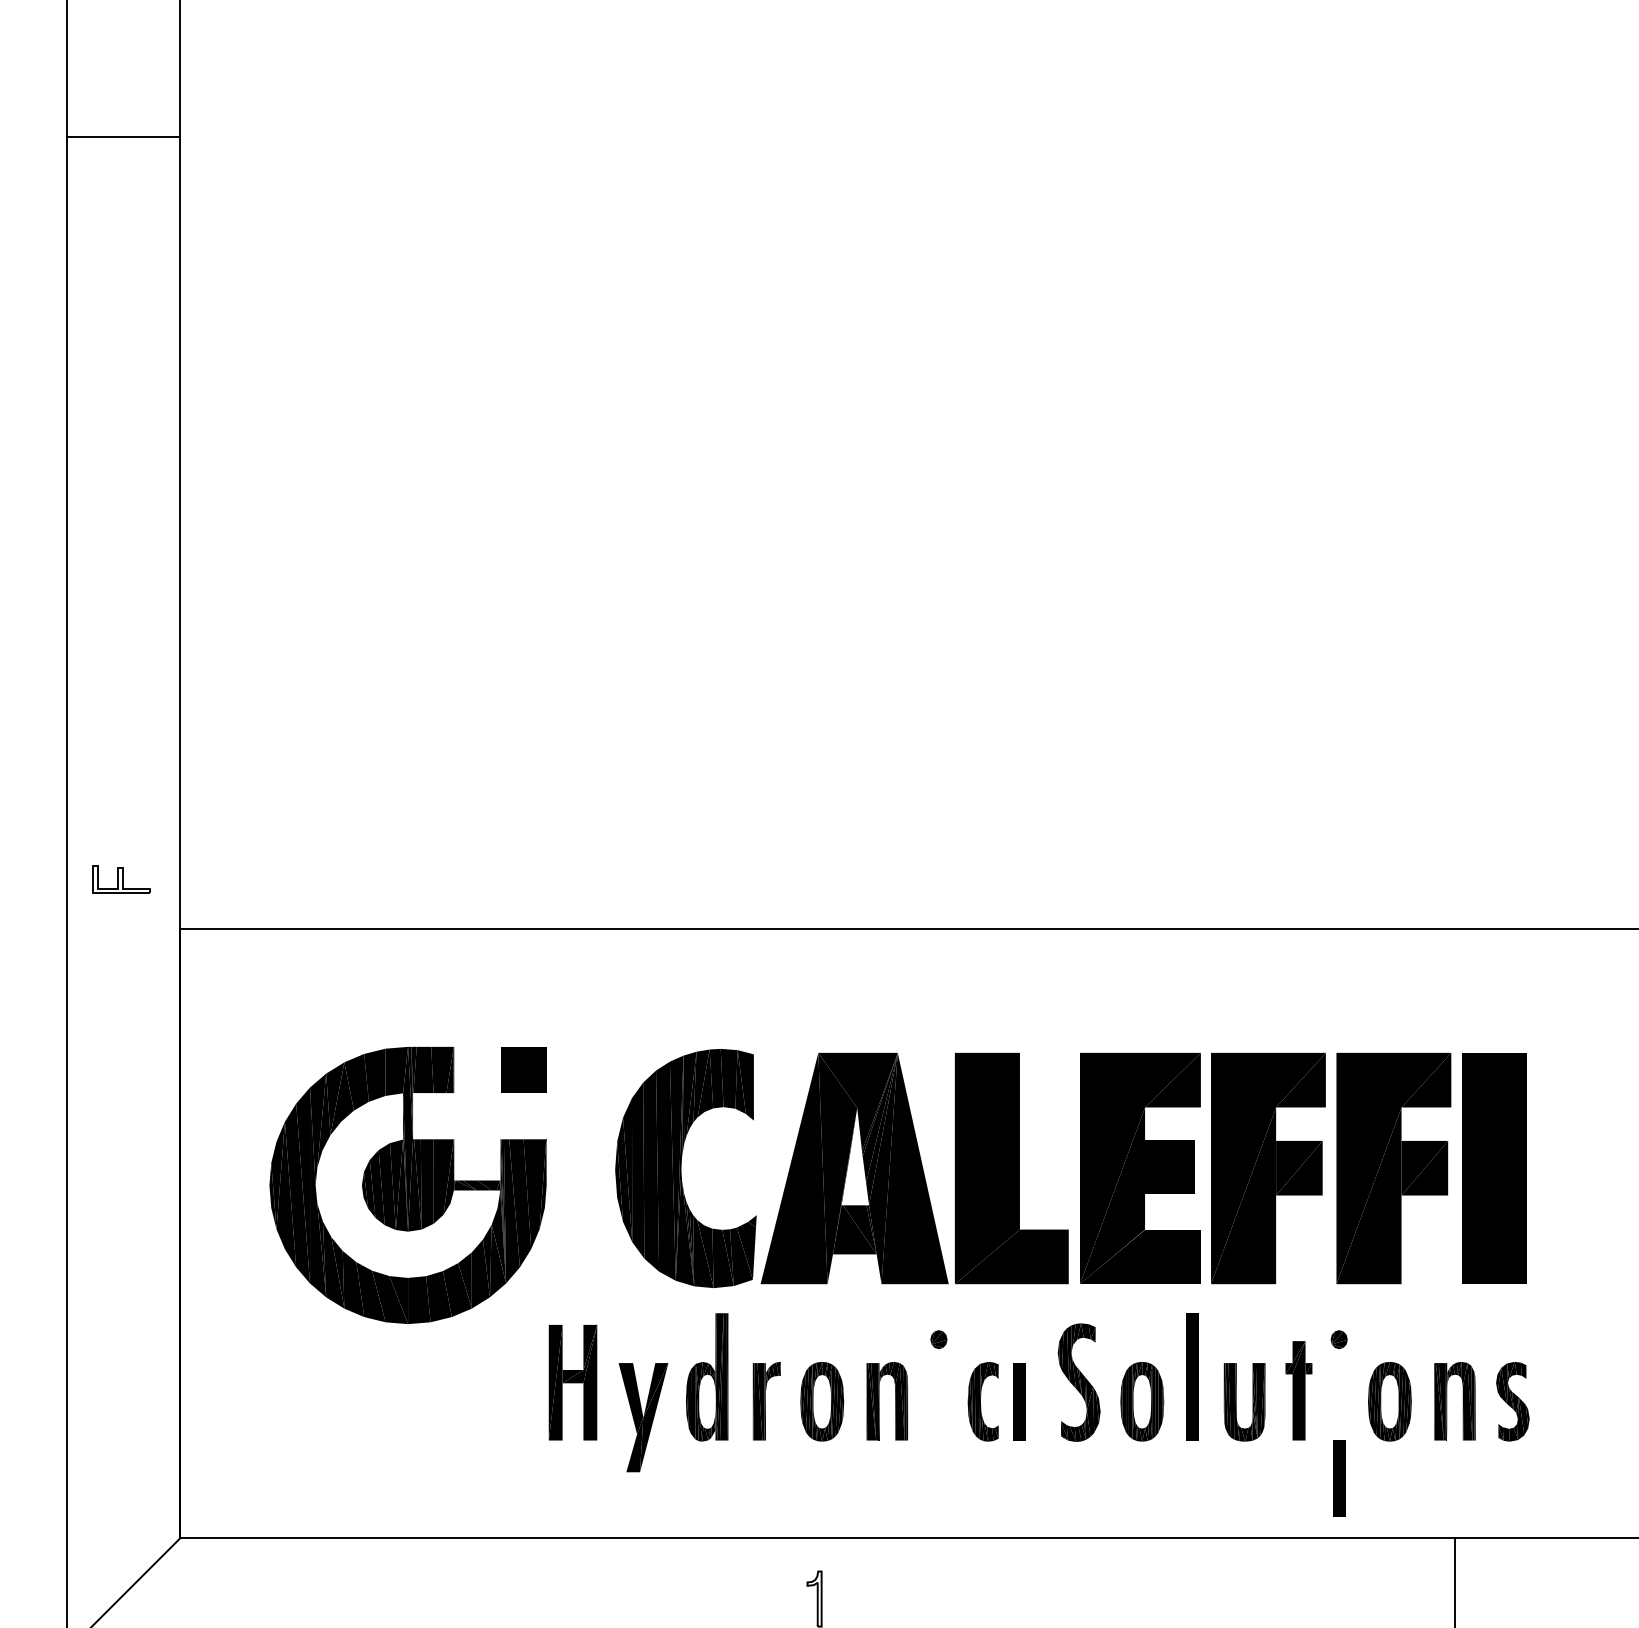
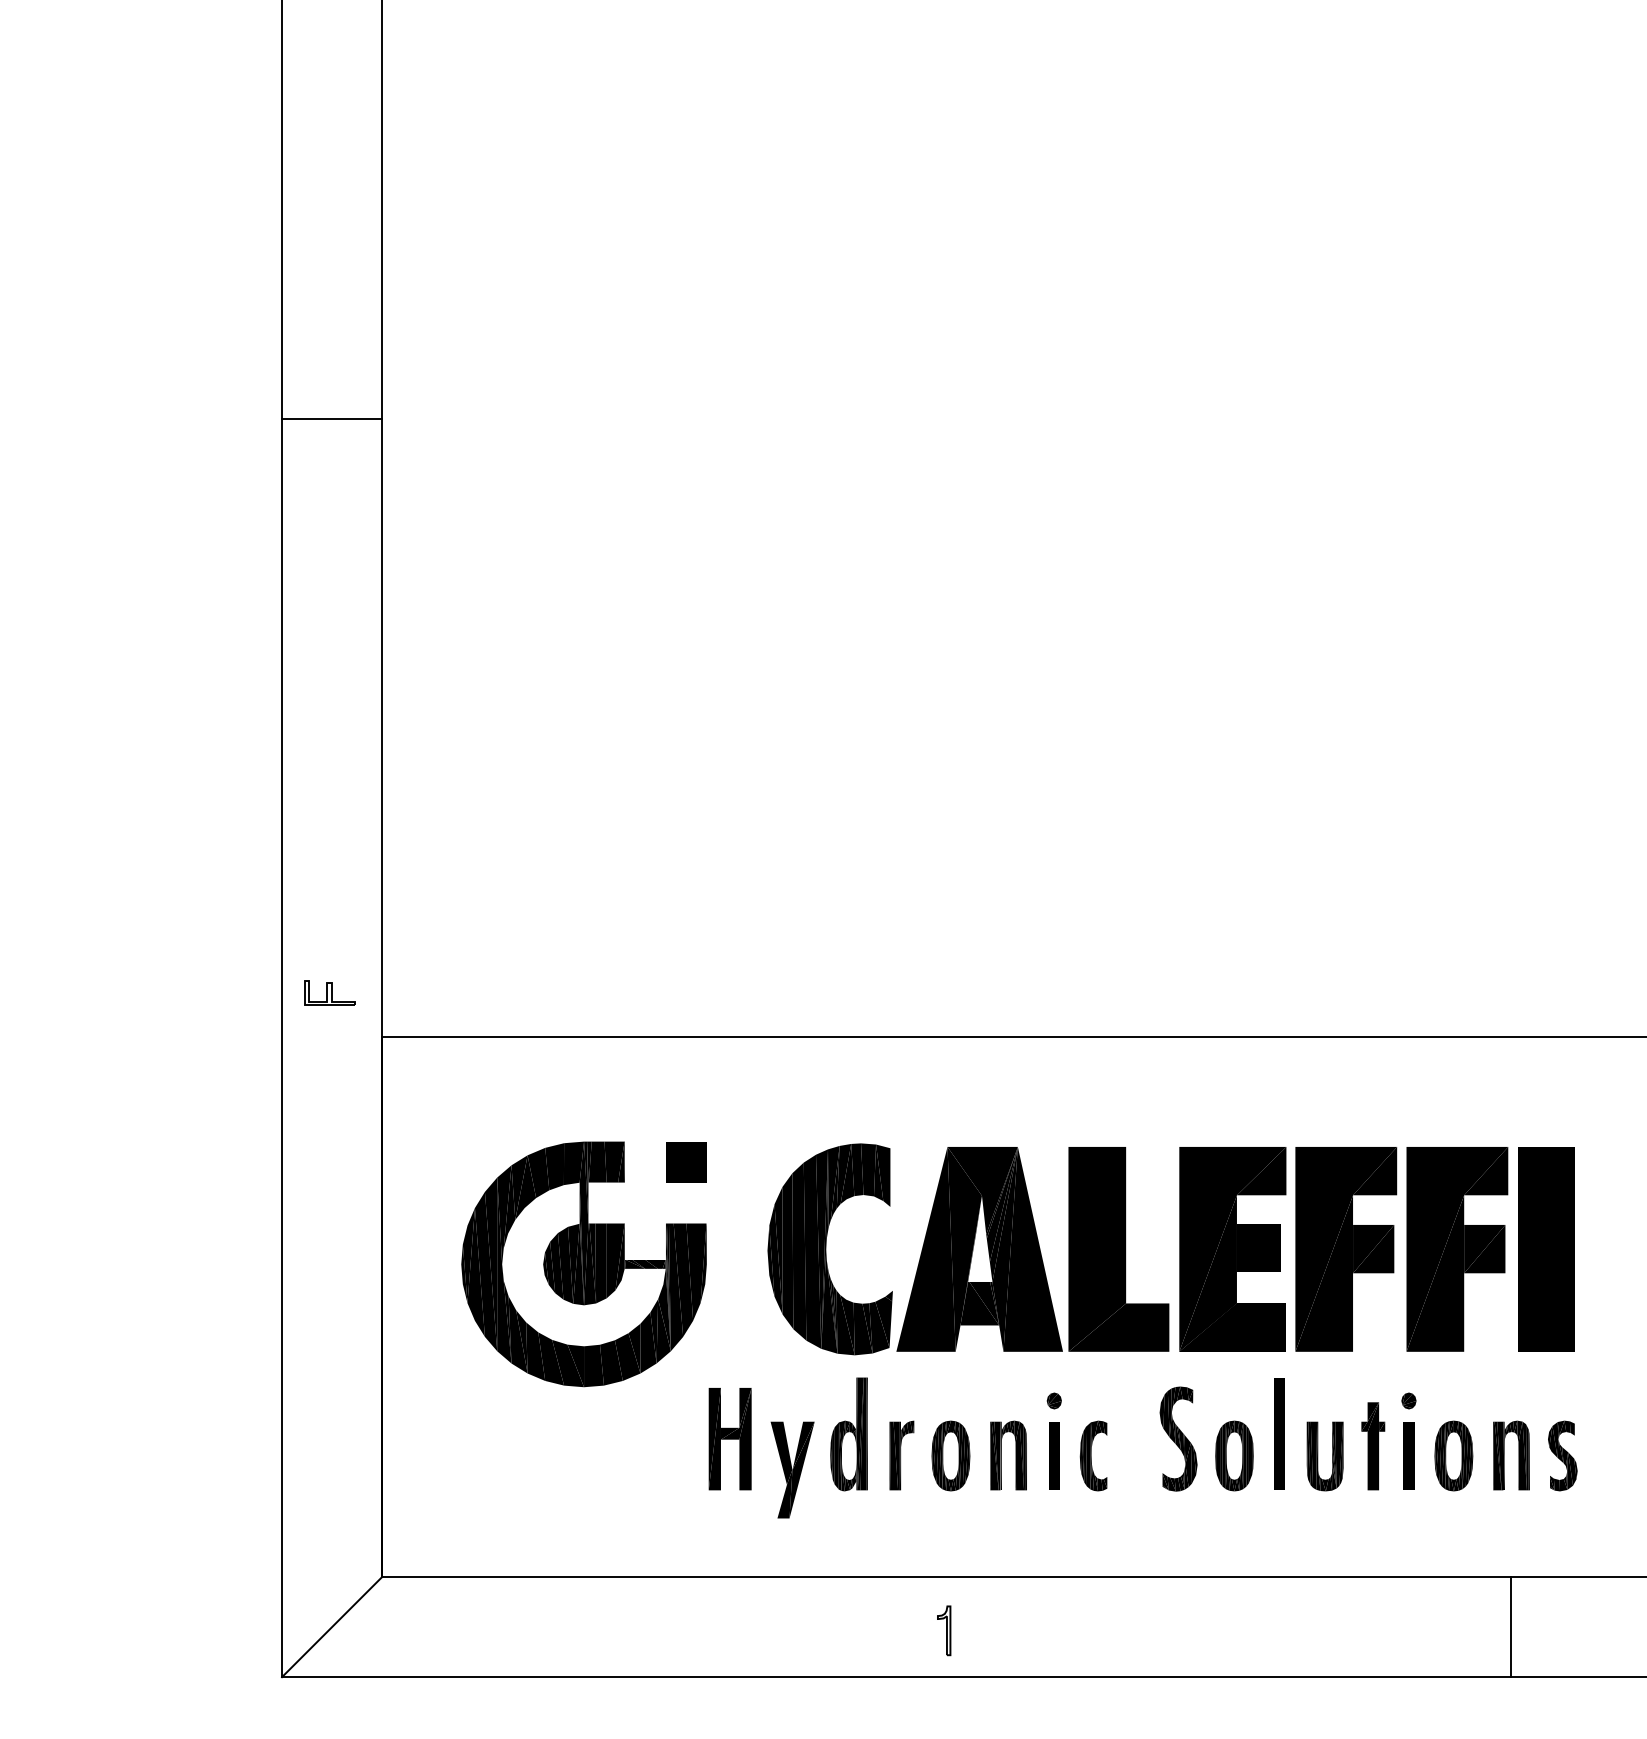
line: (124, 136) -> (332, 418), moved
part: (1019, 1401) -> (1054, 1455), moved
part: (1338, 1477) -> (1408, 1455), moved

